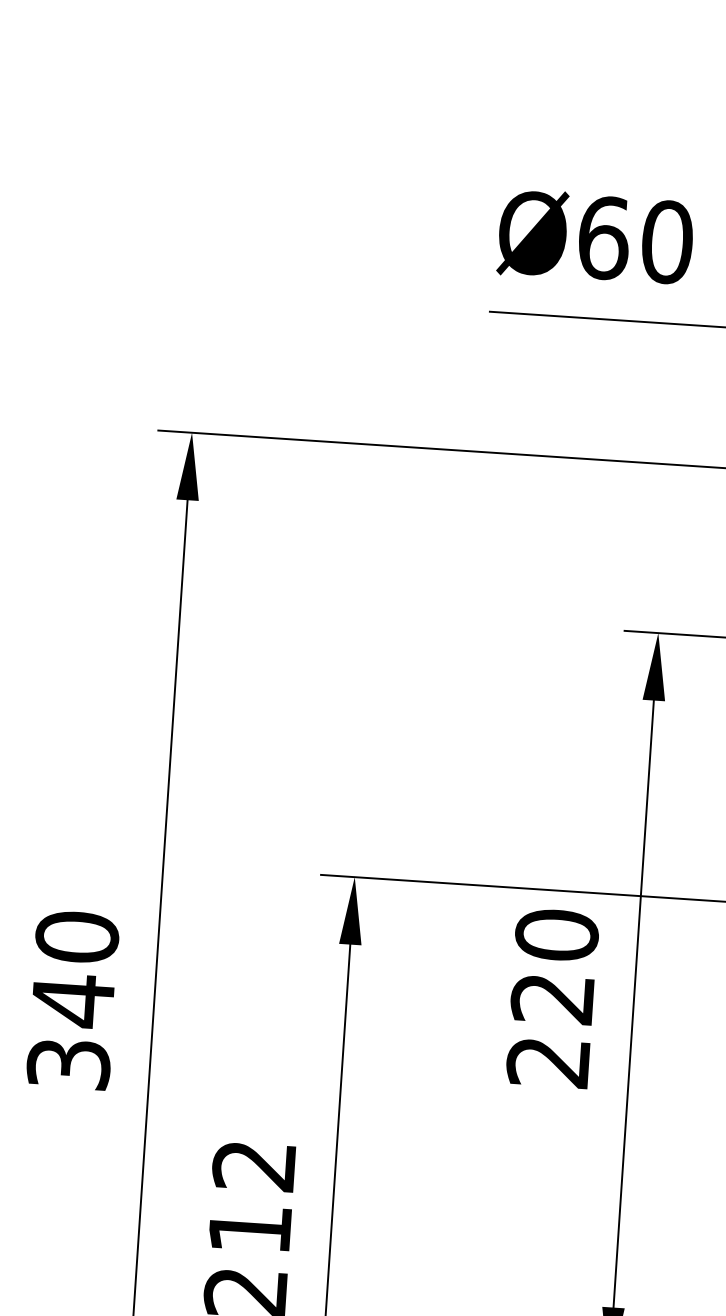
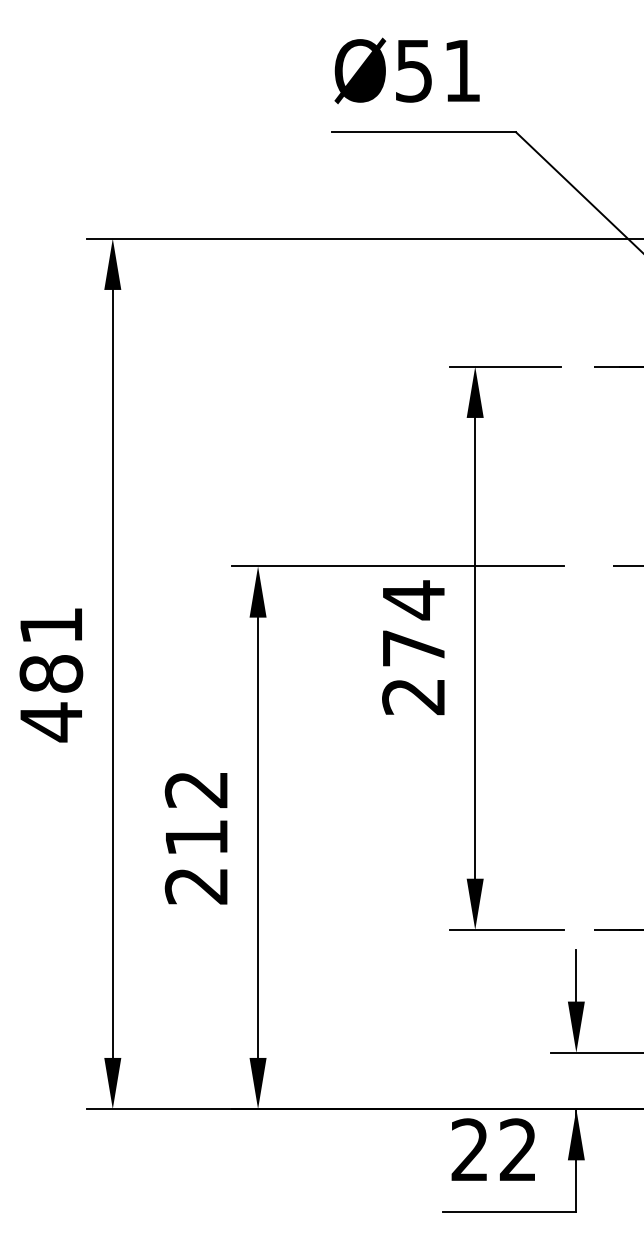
text: (635, 239) -> (438, 70), Ø60 -> Ø51
text: (554, 965) -> (413, 623), 220 -> 274
text: (73, 1001) -> (51, 674), 340 -> 481

